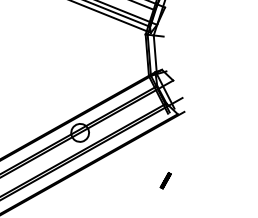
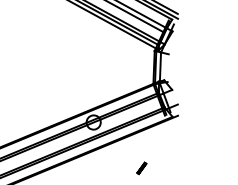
part: (165, 180) -> (141, 168), moved

